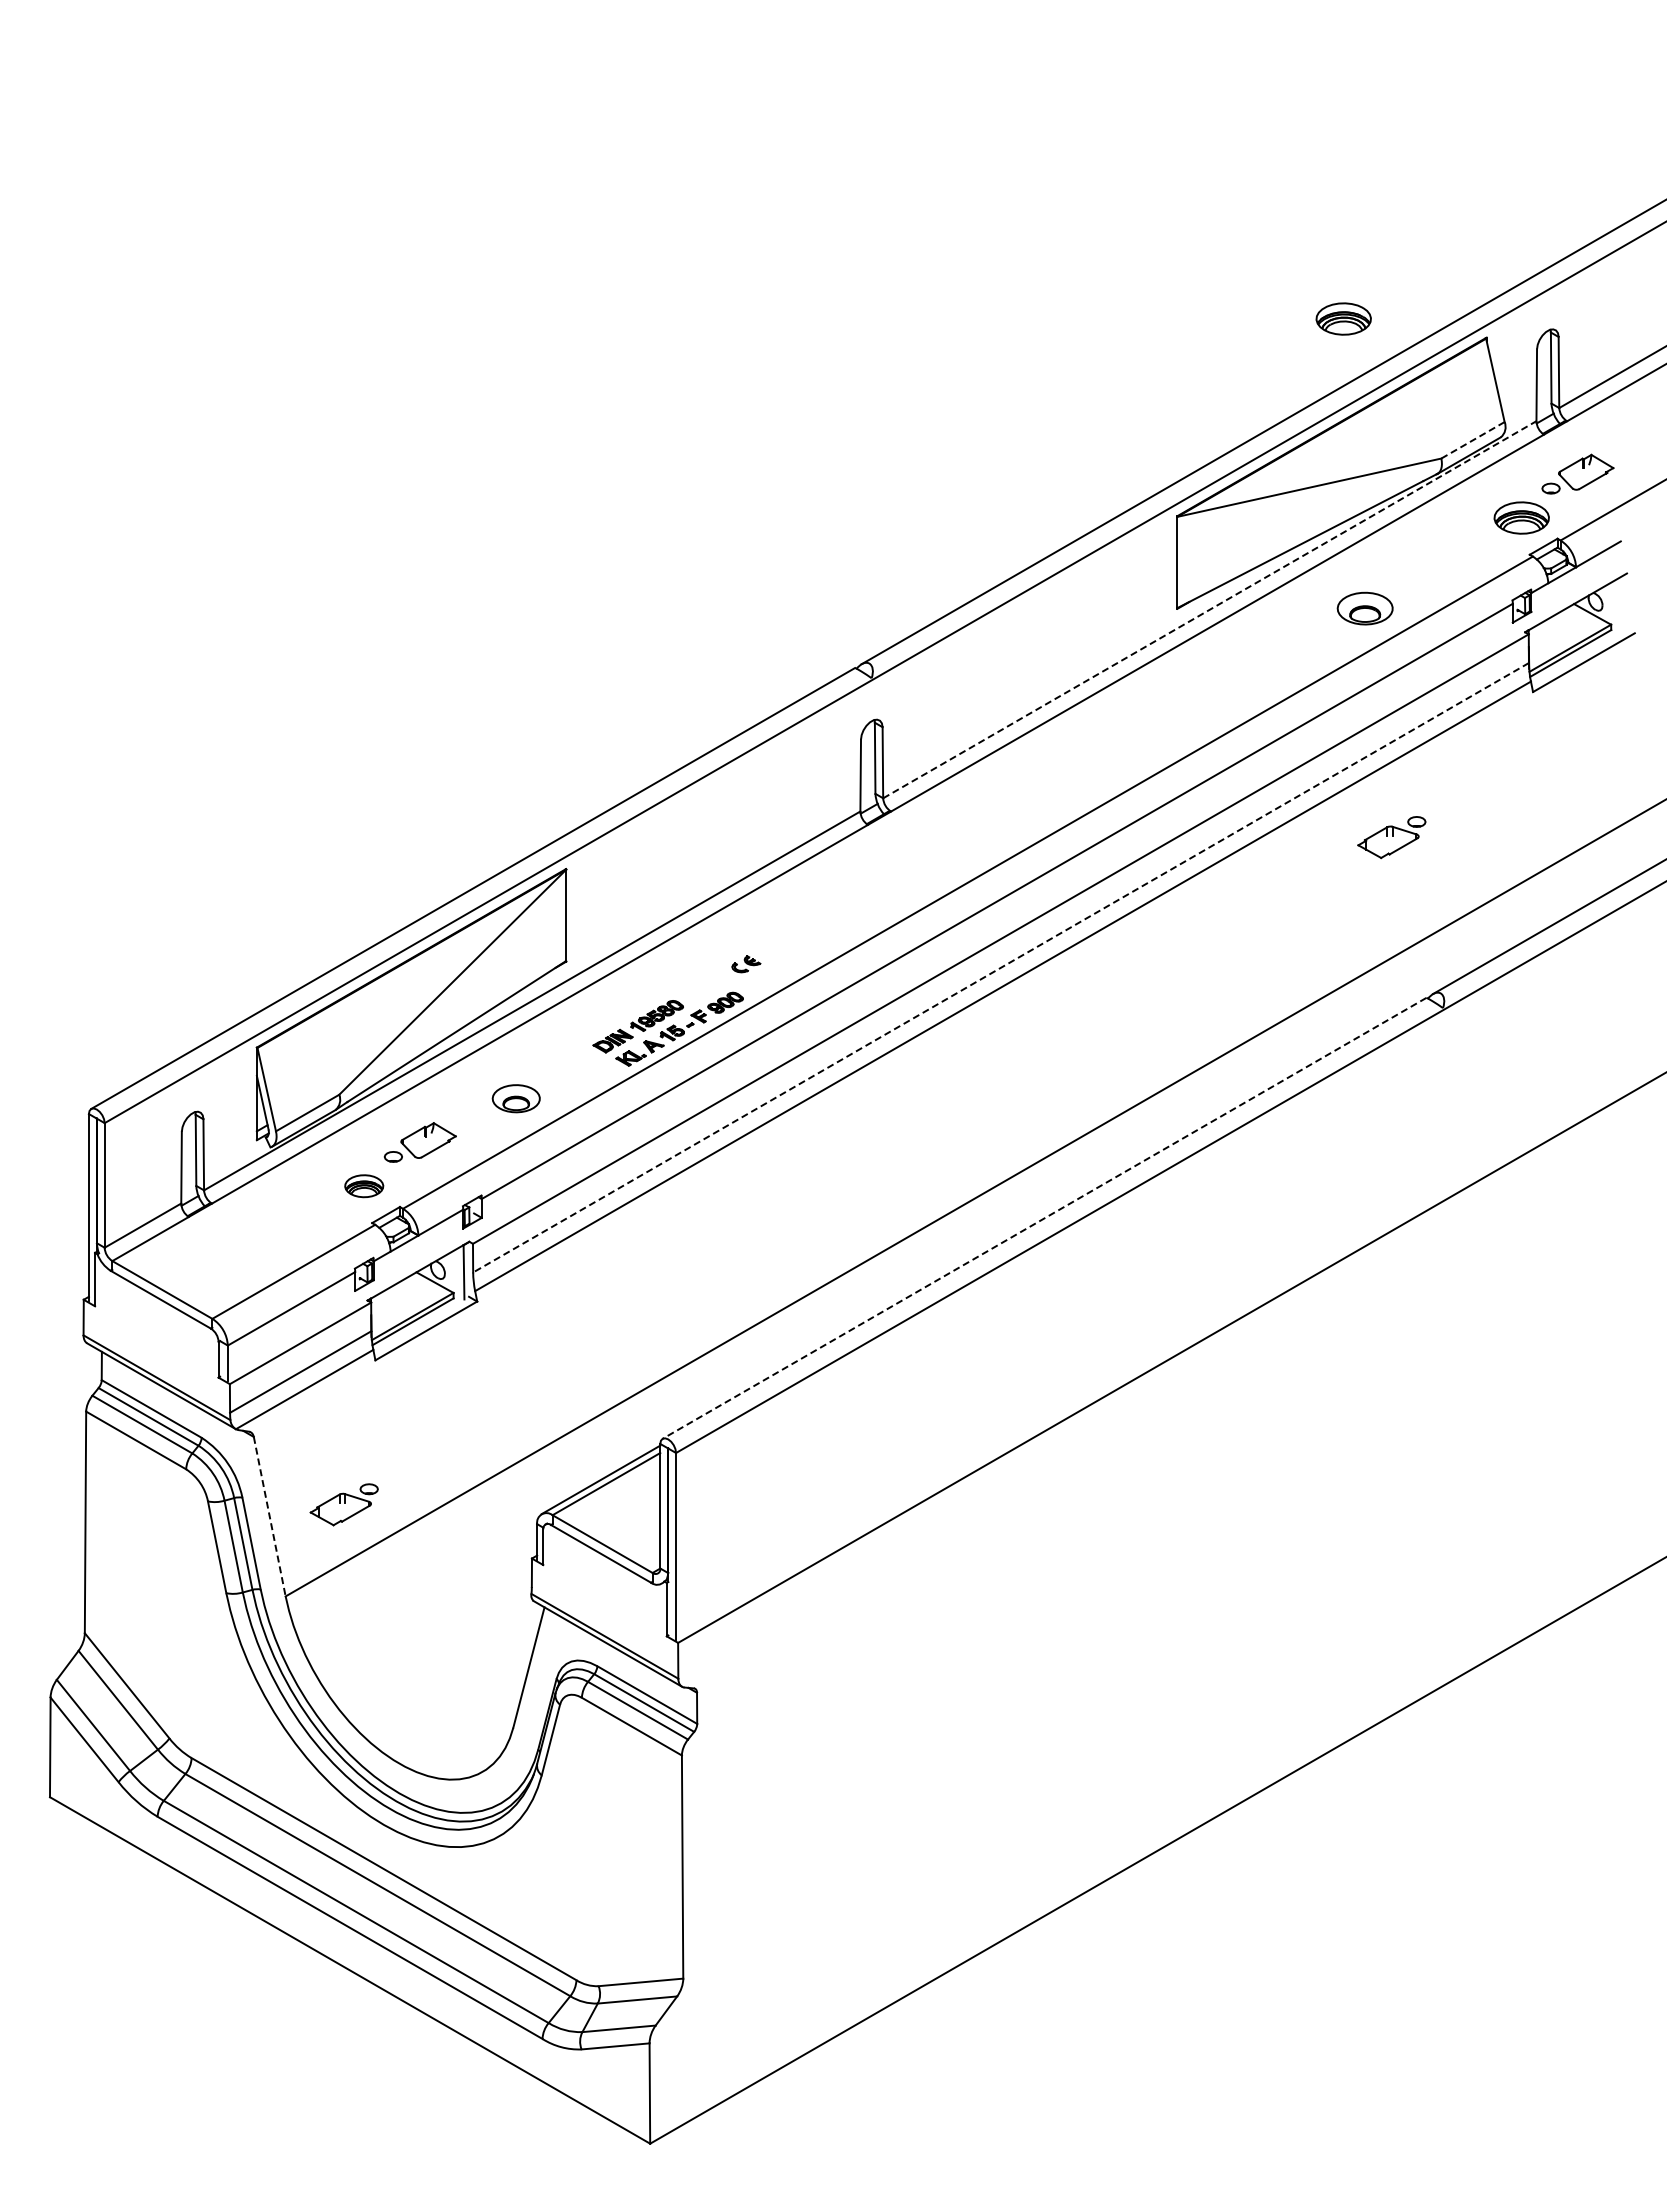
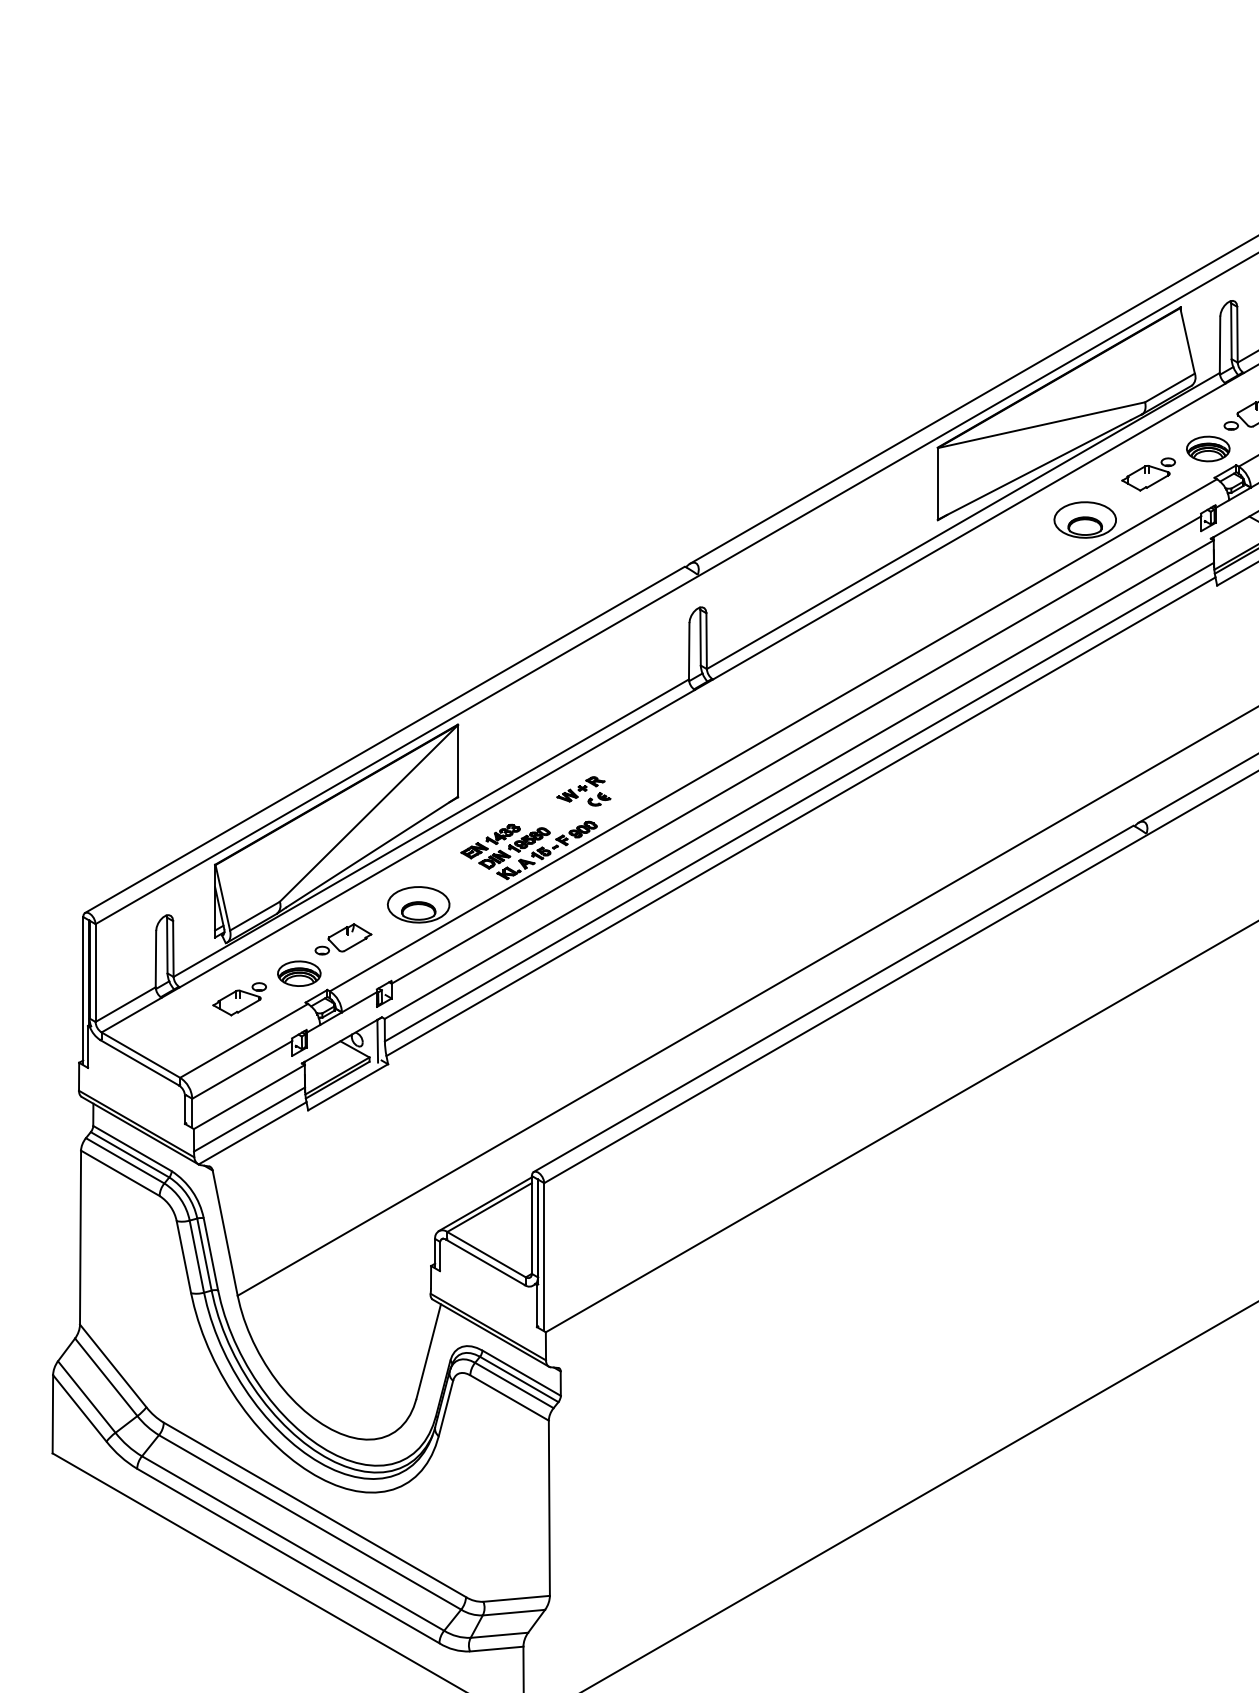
part: (1343, 318) -> (1068, 292), removed
line: (1472, 440) -> (1169, 388), dashed -> solid
part: (1365, 608) -> (1085, 520), size x1.43
line: (1210, 609) -> (963, 520), dashed -> solid
part: (1391, 837) -> (1148, 474), moved
part: (722, 951) -> (580, 789), added
line: (1001, 967) -> (799, 801), dashed -> solid
part: (607, 1017) -> (490, 841), added
part: (516, 1098) -> (418, 904), size x1.67
part: (364, 1185) -> (299, 973), size x1.43
line: (1044, 1218) -> (833, 999), dashed -> solid
part: (343, 1504) -> (239, 999), moved
line: (269, 1517) -> (225, 1233), dashed -> solid

